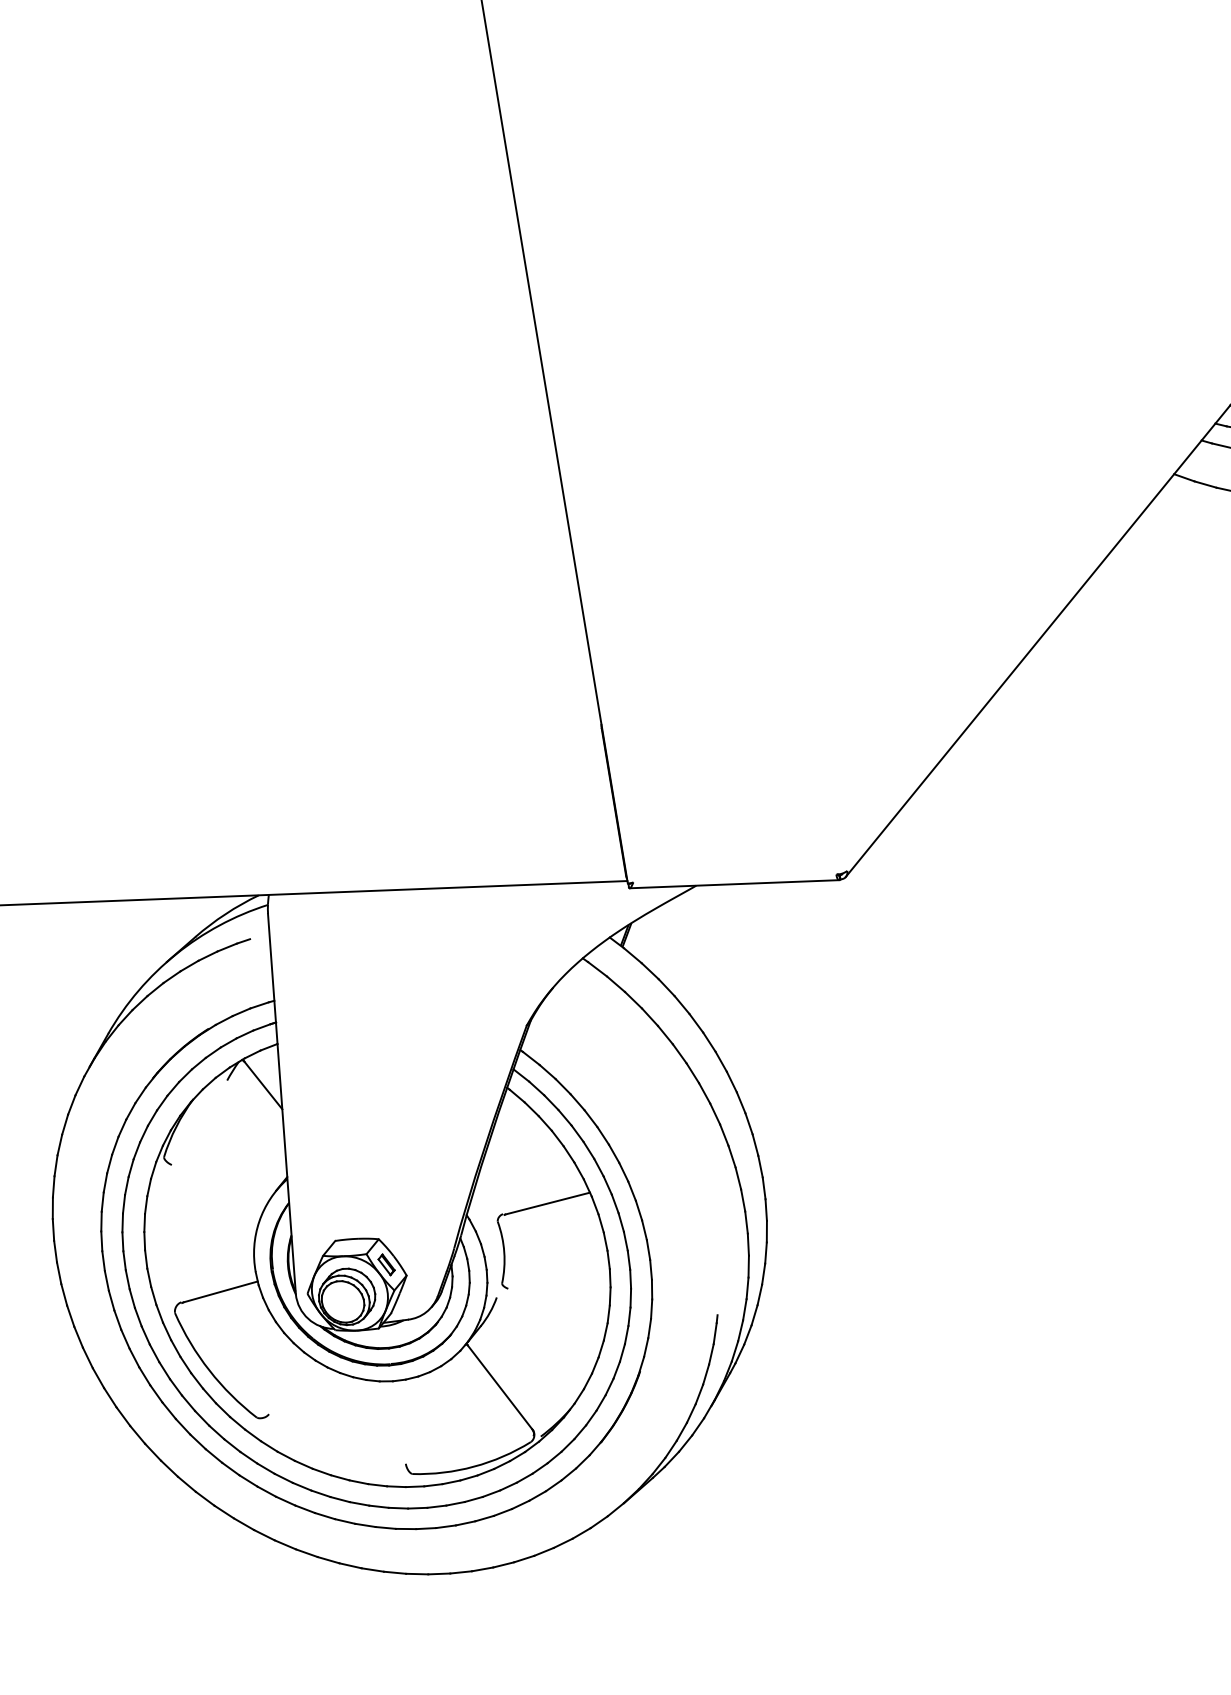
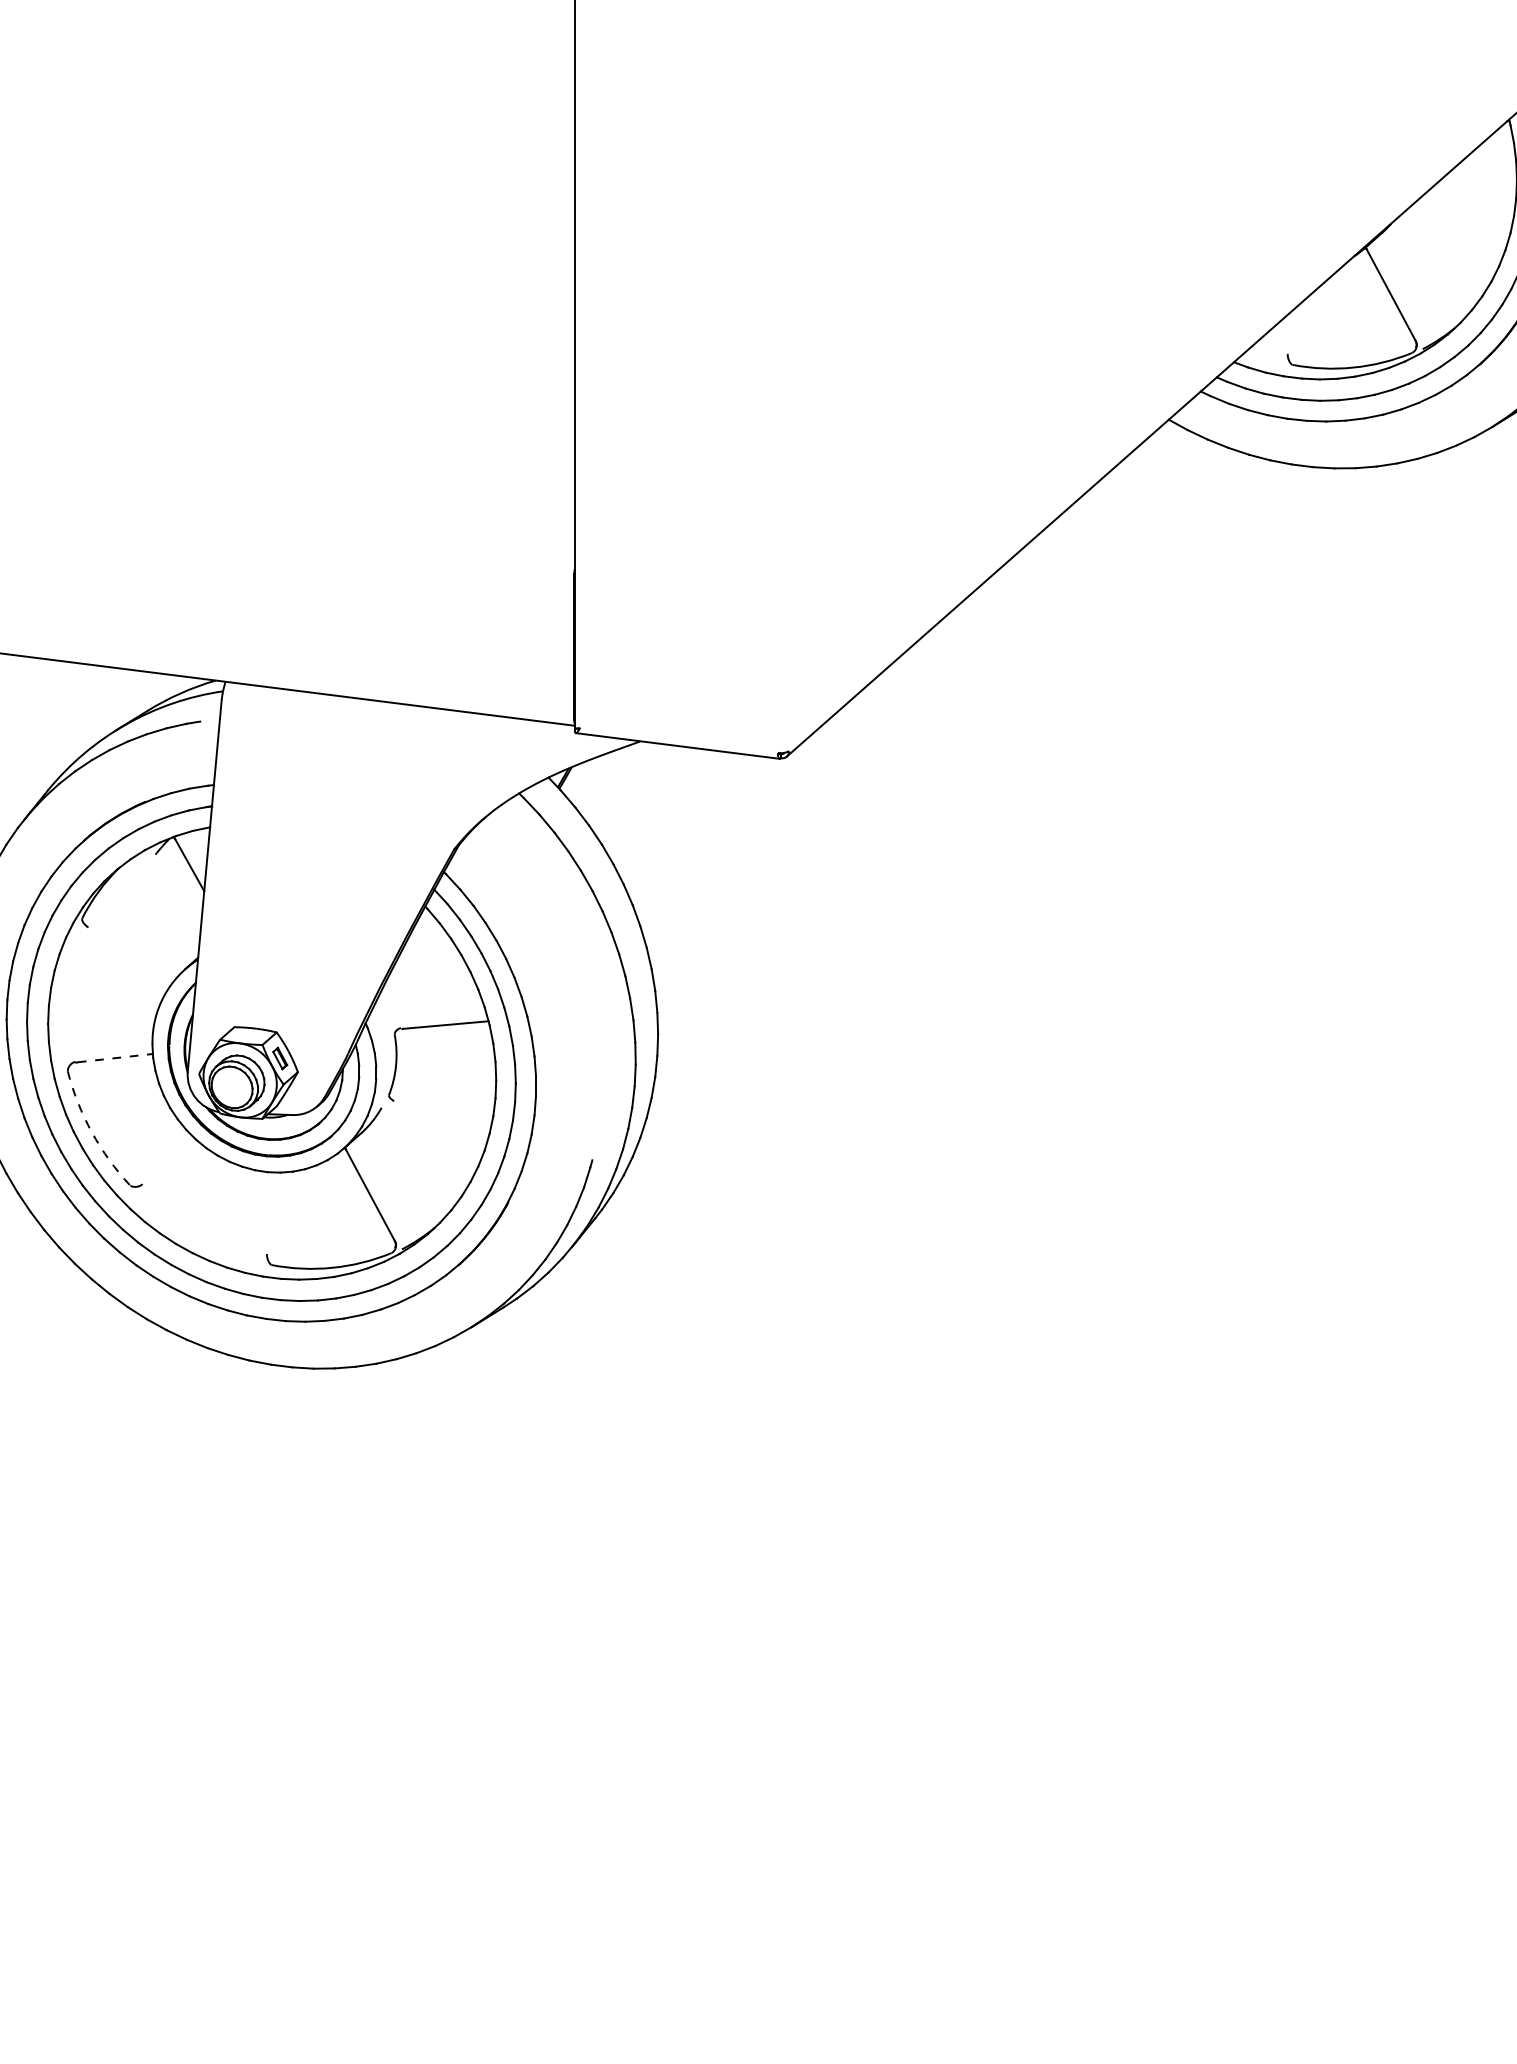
line: (220, 1292) -> (115, 1058), solid -> dashed
arc: (209, 1370) -> (91, 1132), solid -> dashed

